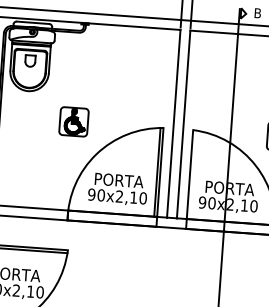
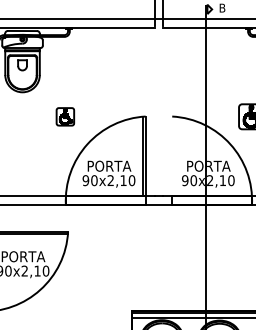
part: (74, 121) -> (65, 116), size x0.7
line: (173, 123) -> (154, 111), removed
line: (183, 123) -> (163, 111), removed
line: (190, 174) -> (172, 156), removed

